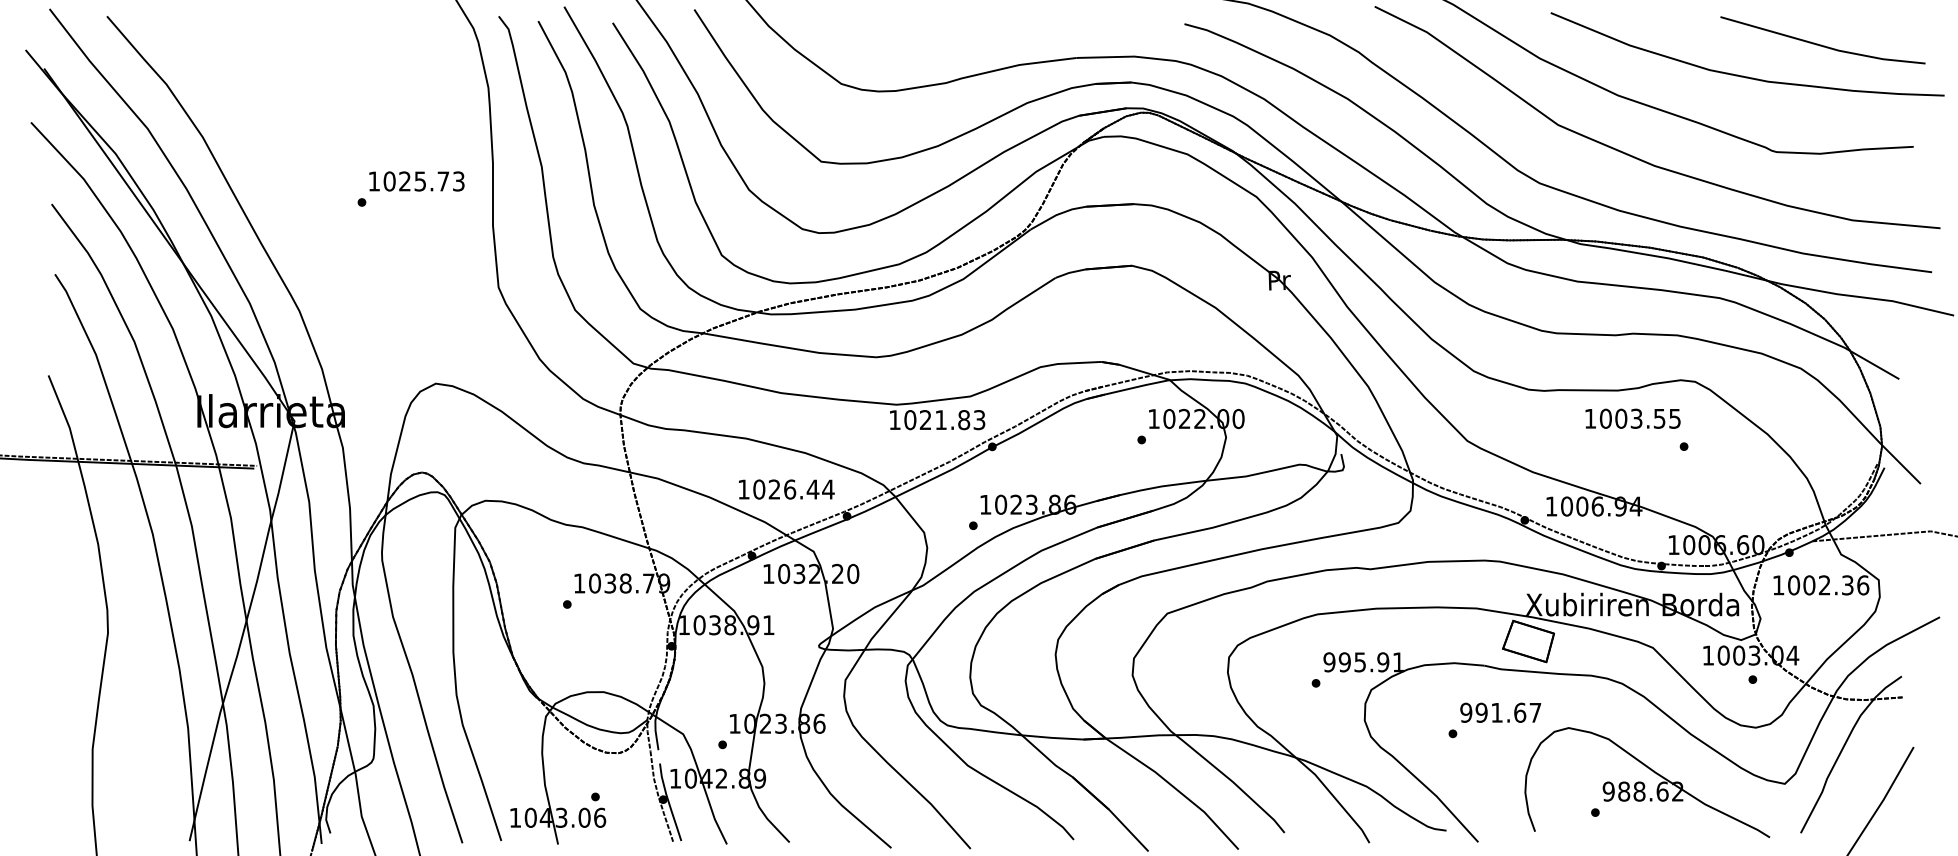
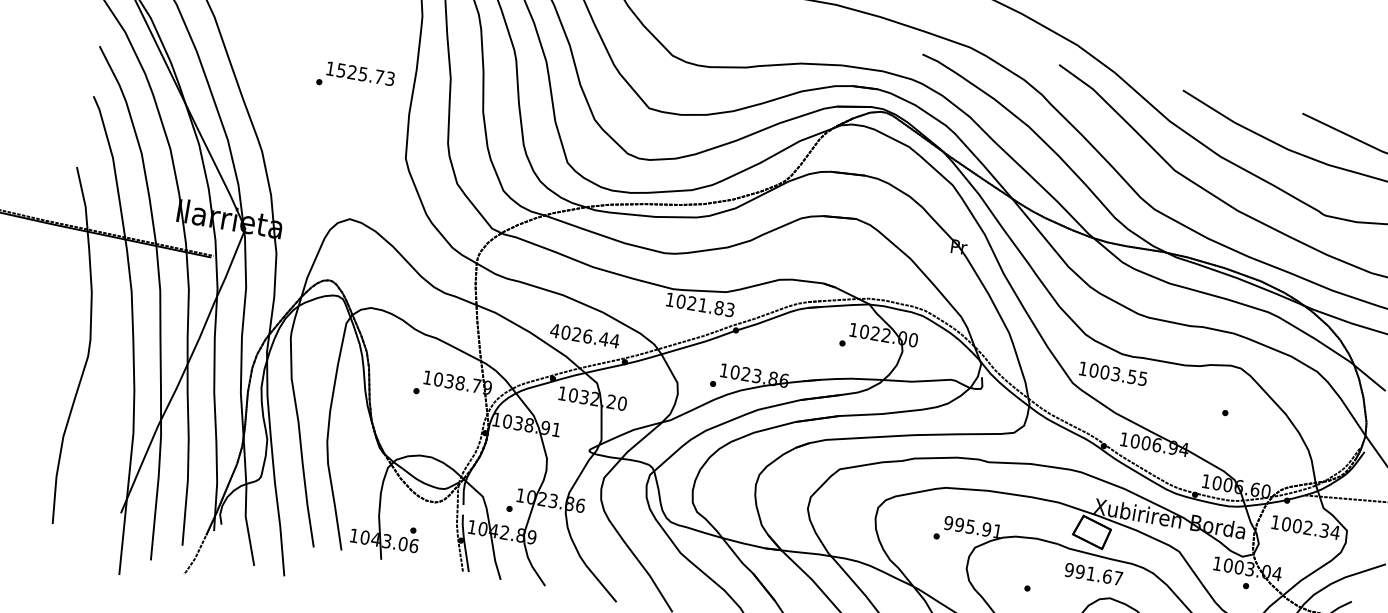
text: (389, 181) -> (341, 70), 1025.73 -> 1525.73
text: (1632, 418) -> (1112, 373), moved
text: (743, 489) -> (554, 330), 1026.44 -> 4026.44
text: (1862, 585) -> (1334, 532), 1002.36 -> 1002.34
text: (1500, 712) -> (1093, 574), moved

